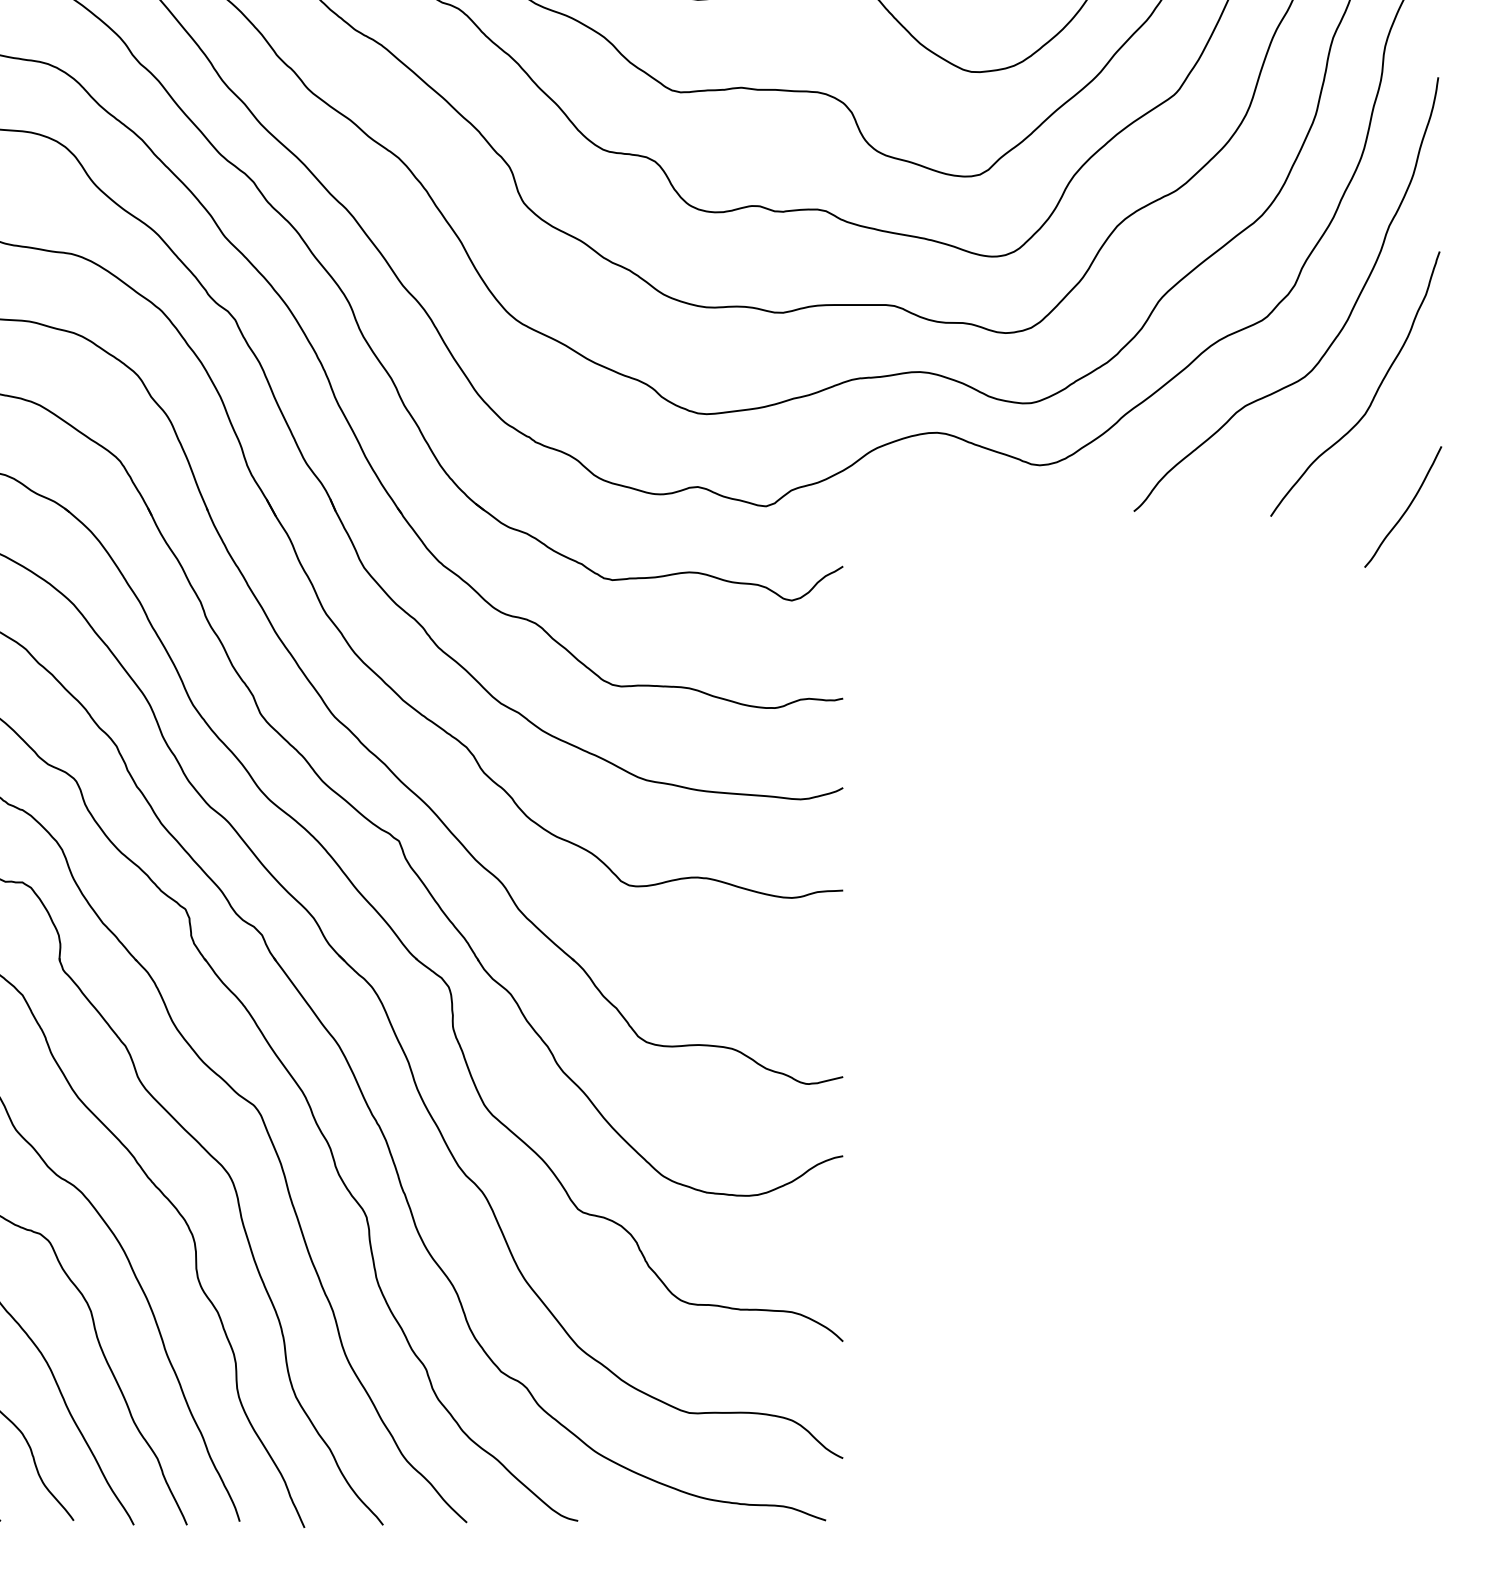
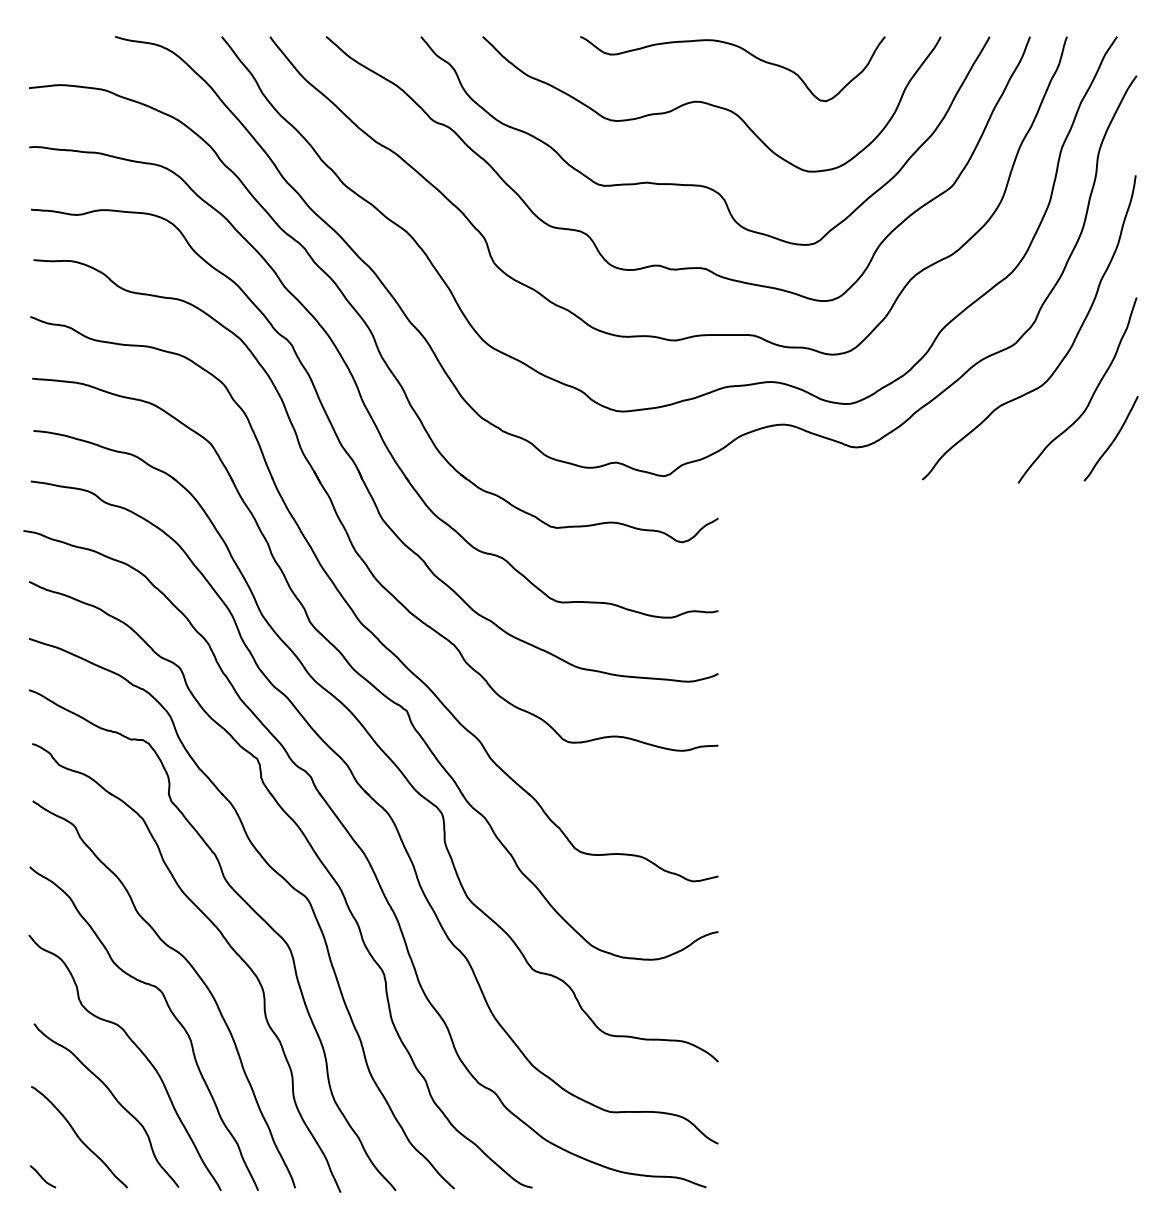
curve: (1405, 509) -> (1112, 440), moved

